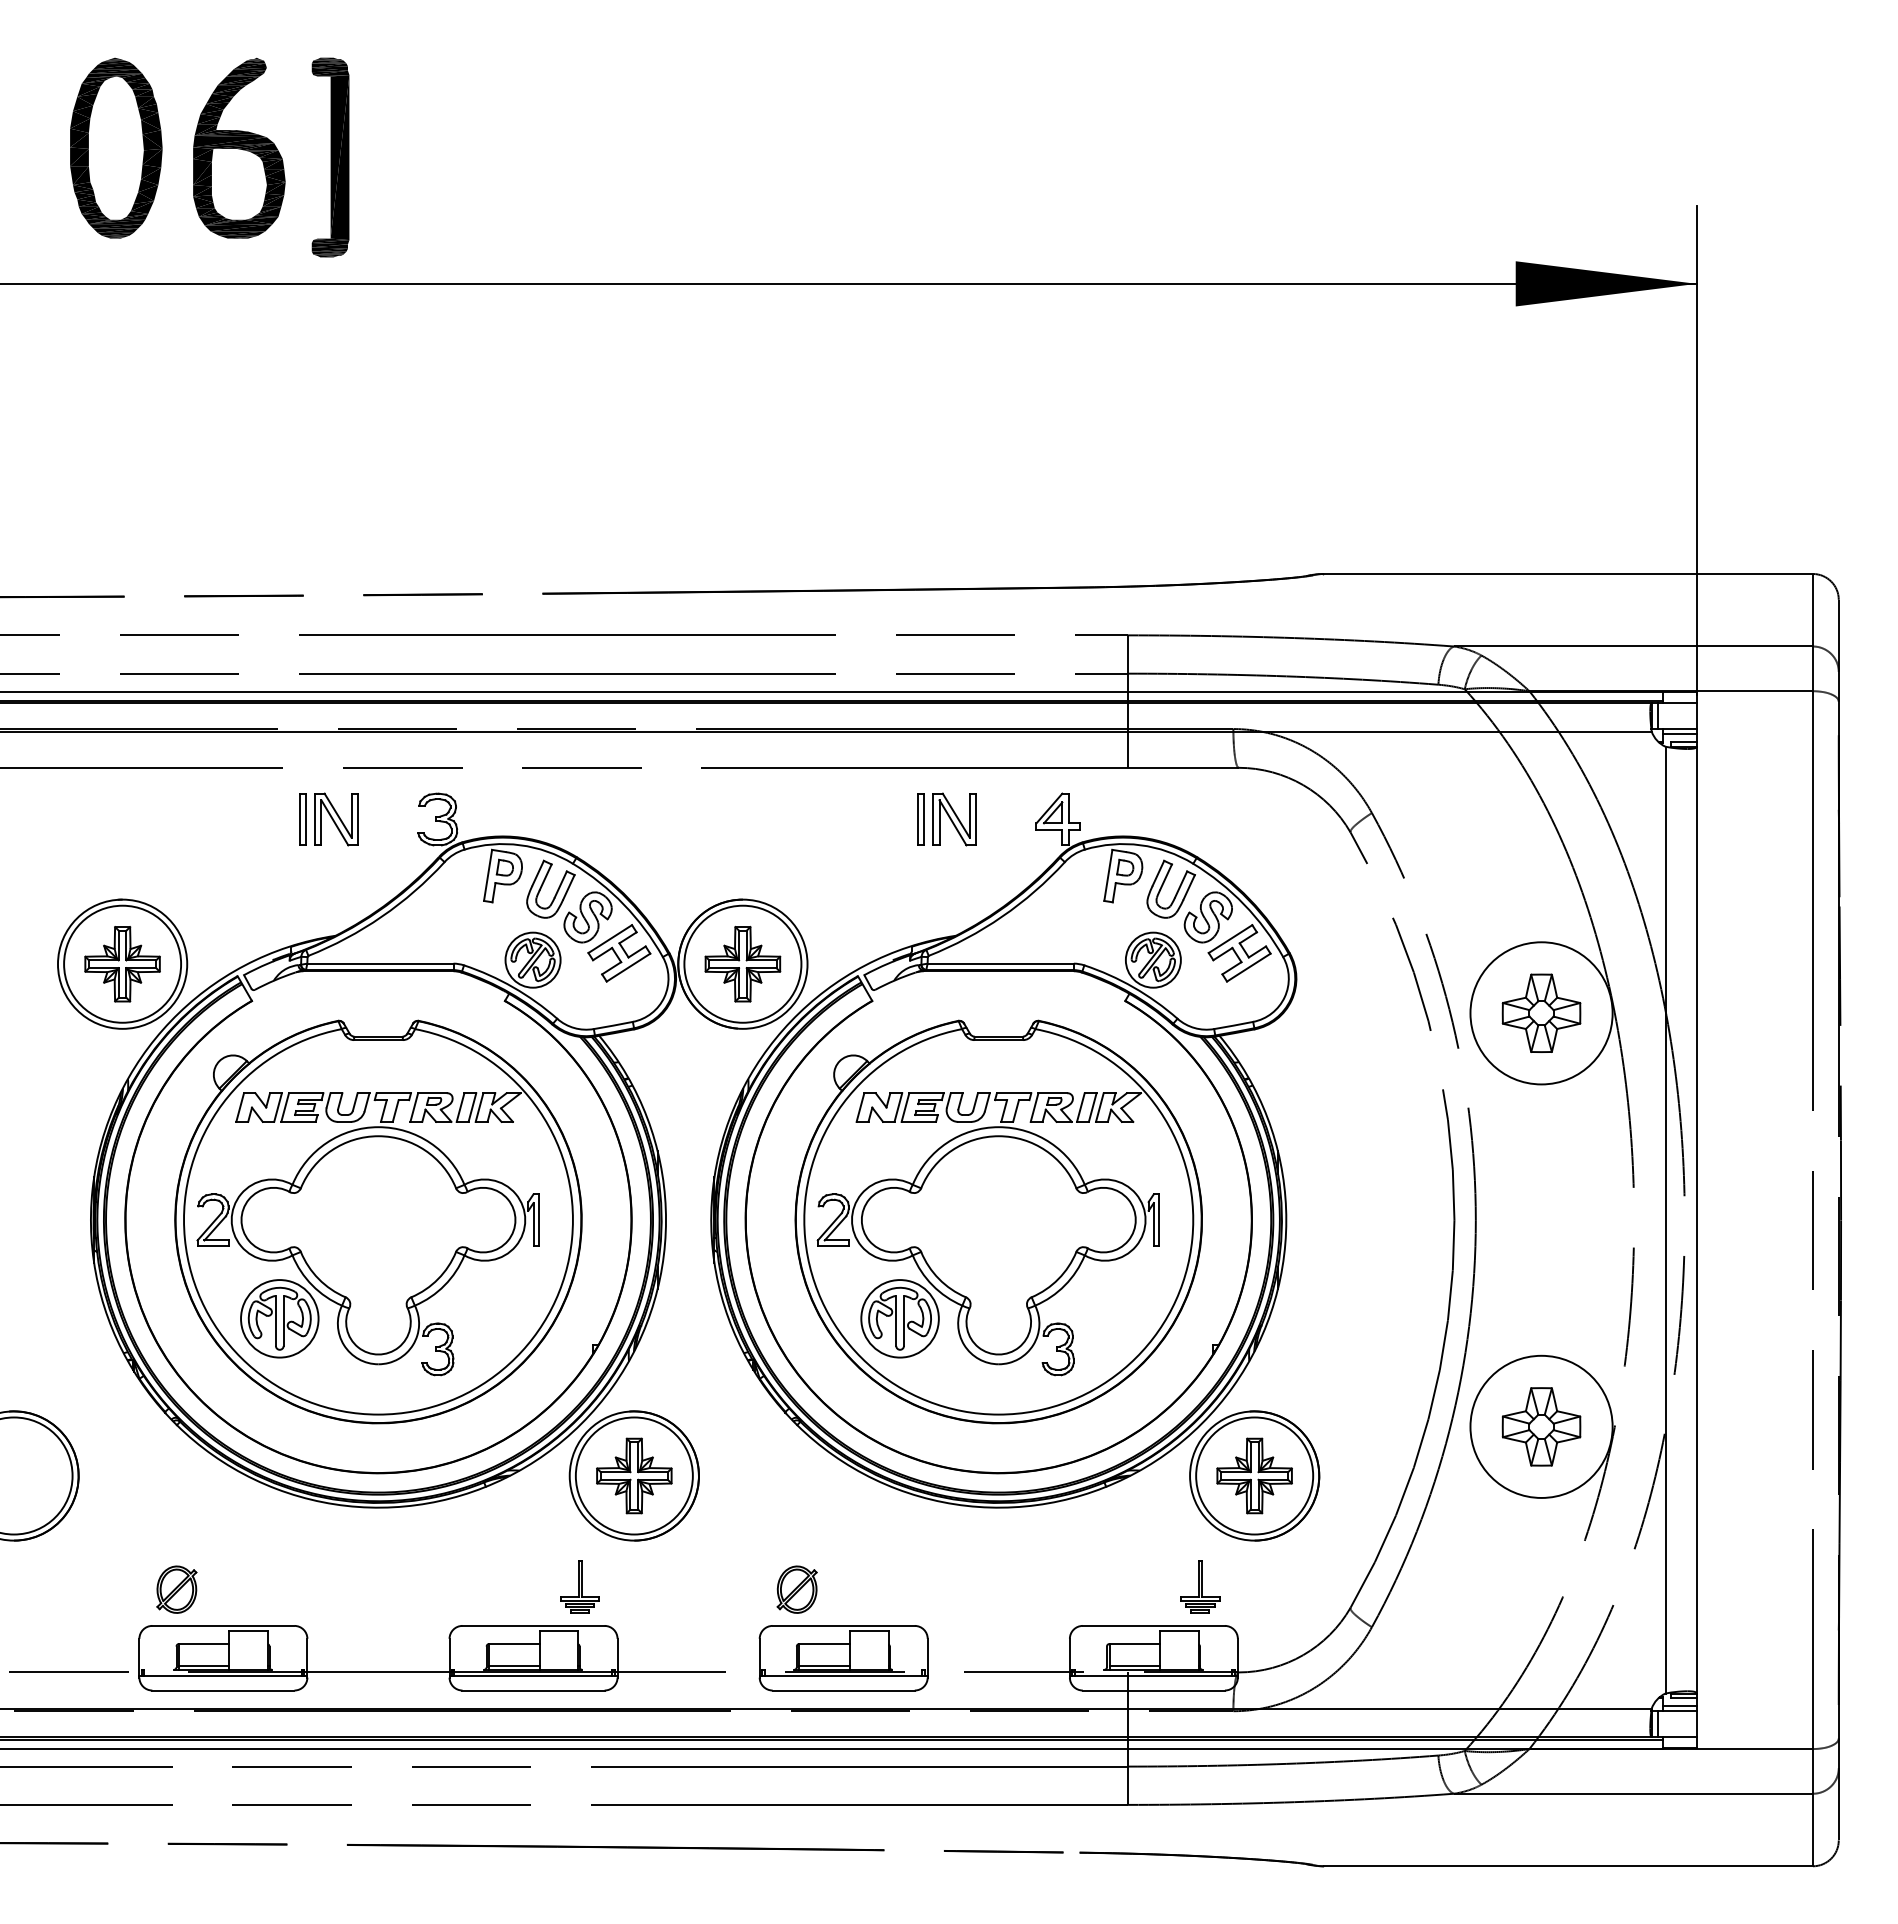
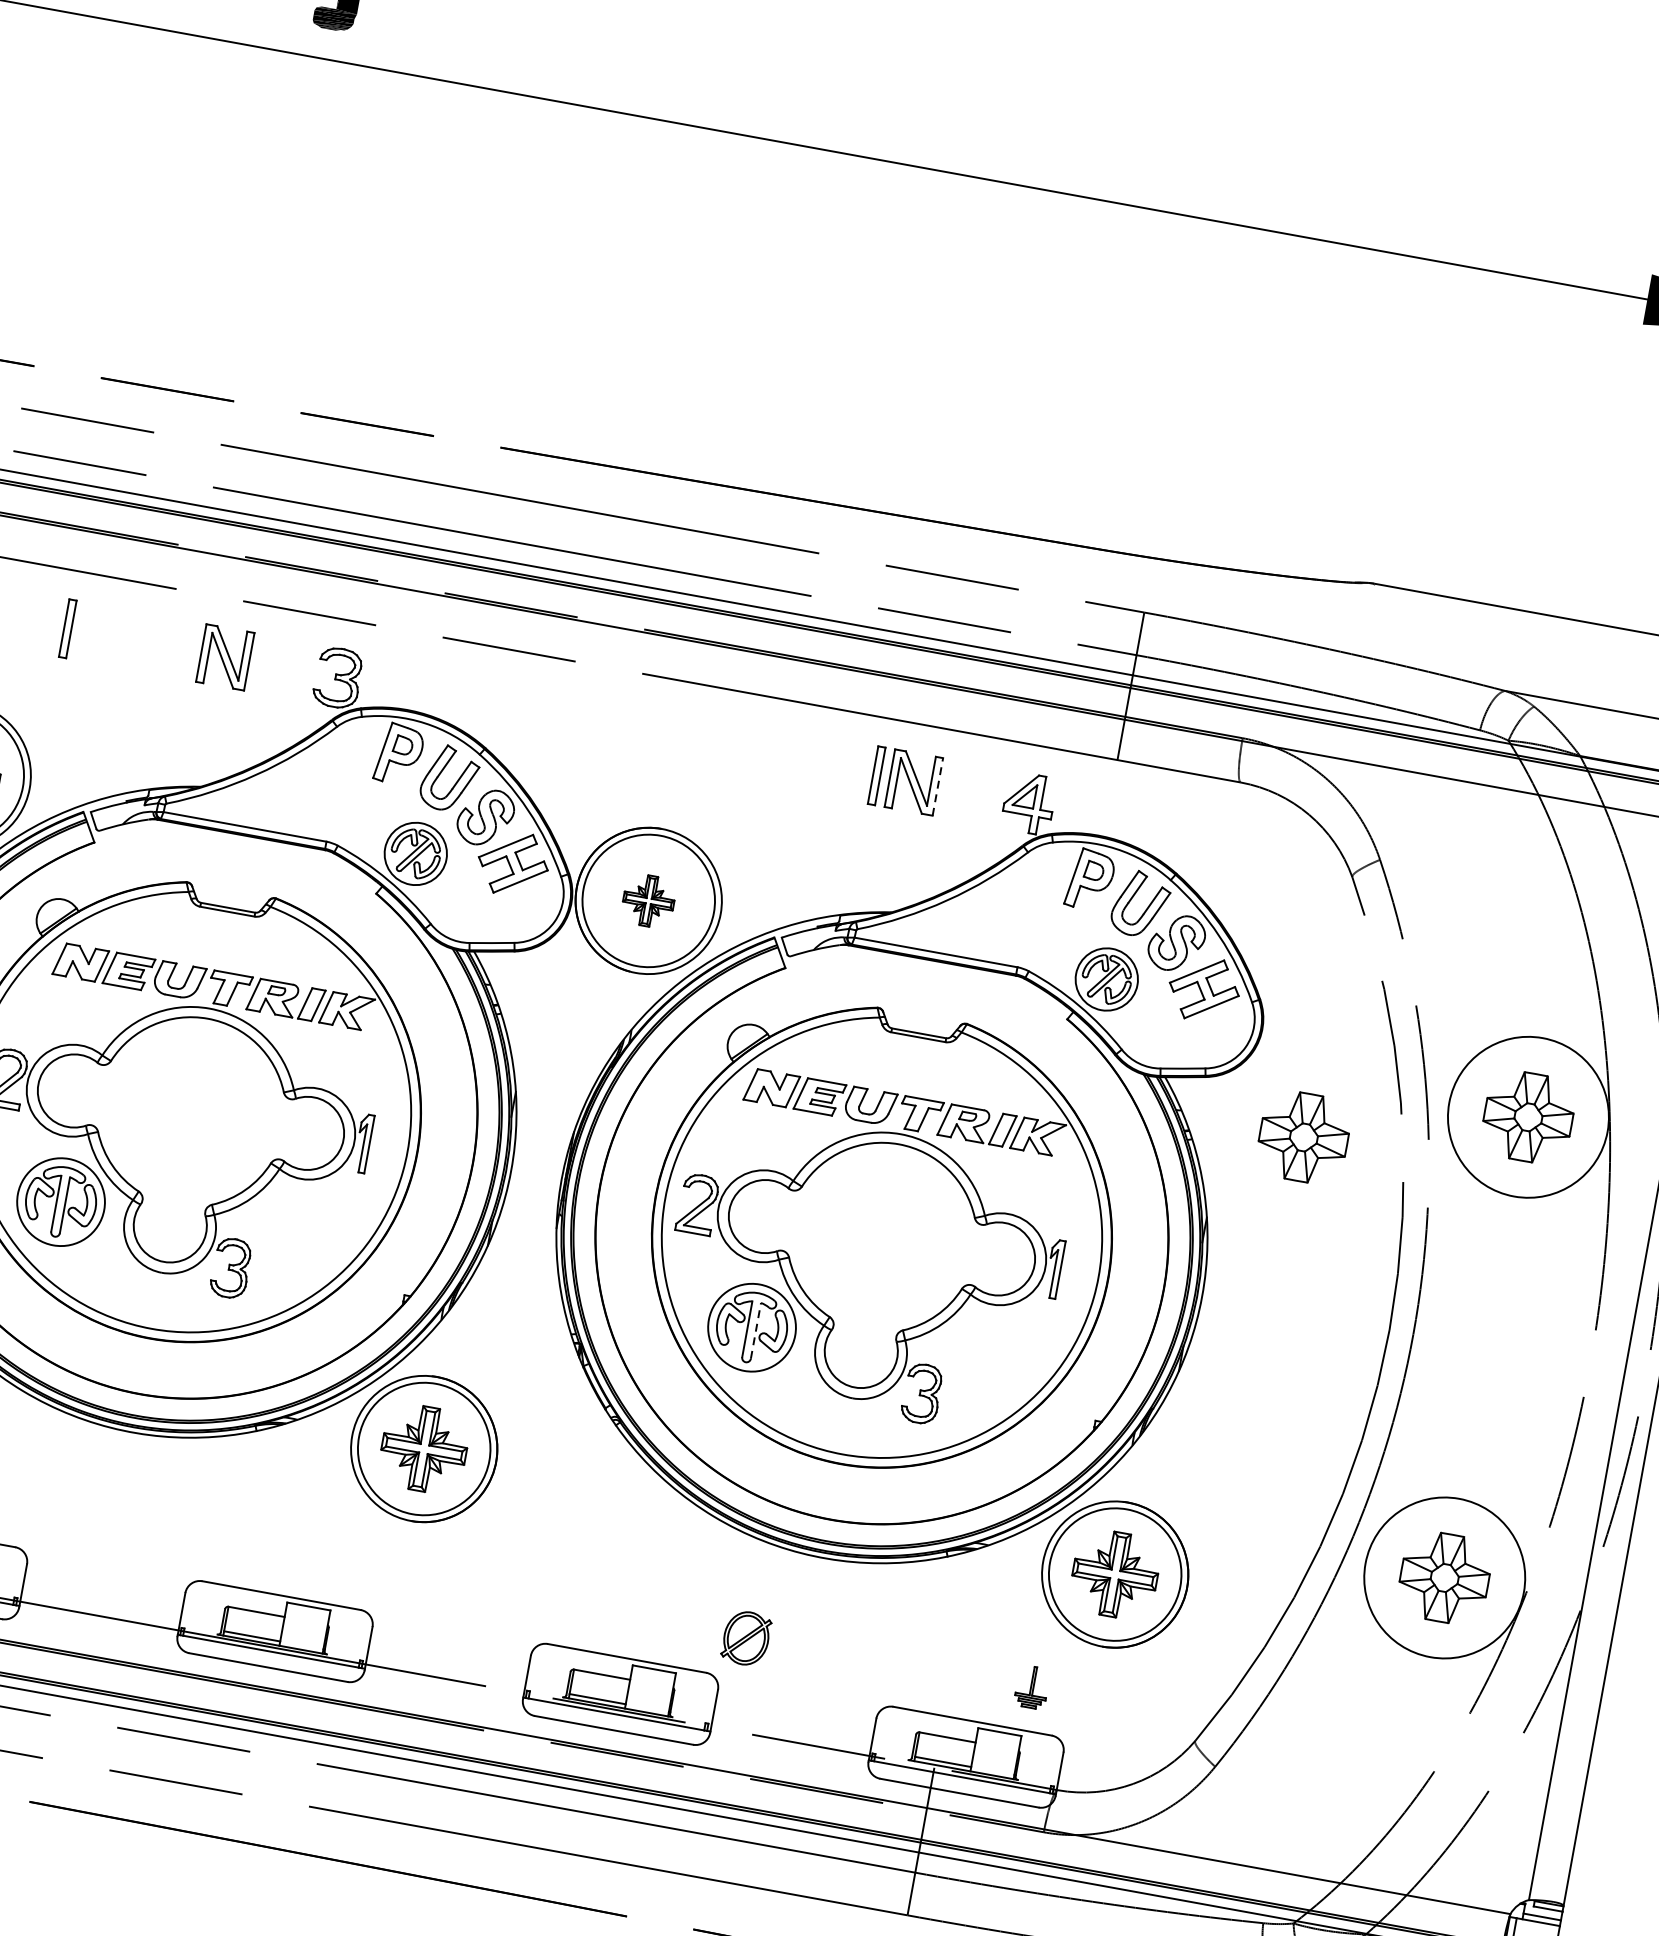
part: (302, 819) -> (67, 628), moved
line: (976, 819) -> (938, 786), solid -> dashed
part: (742, 964) -> (648, 901), size x0.6
part: (1349, 1065) -> (1303, 1136), added
line: (903, 1320) -> (755, 1330), solid -> dashed
part: (579, 1586) -> (340, 1561), removed
part: (1200, 1586) -> (1032, 1686), size x0.7
part: (796, 1589) -> (745, 1638), moved

